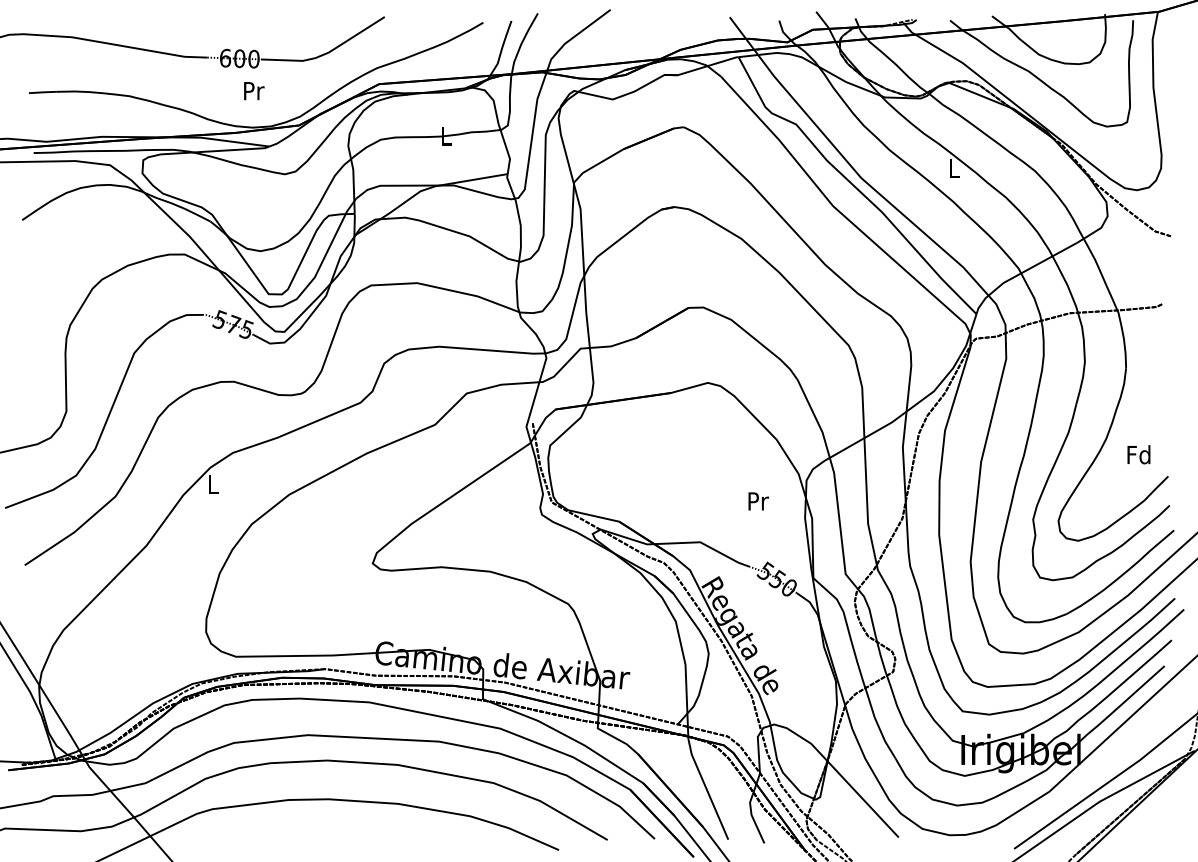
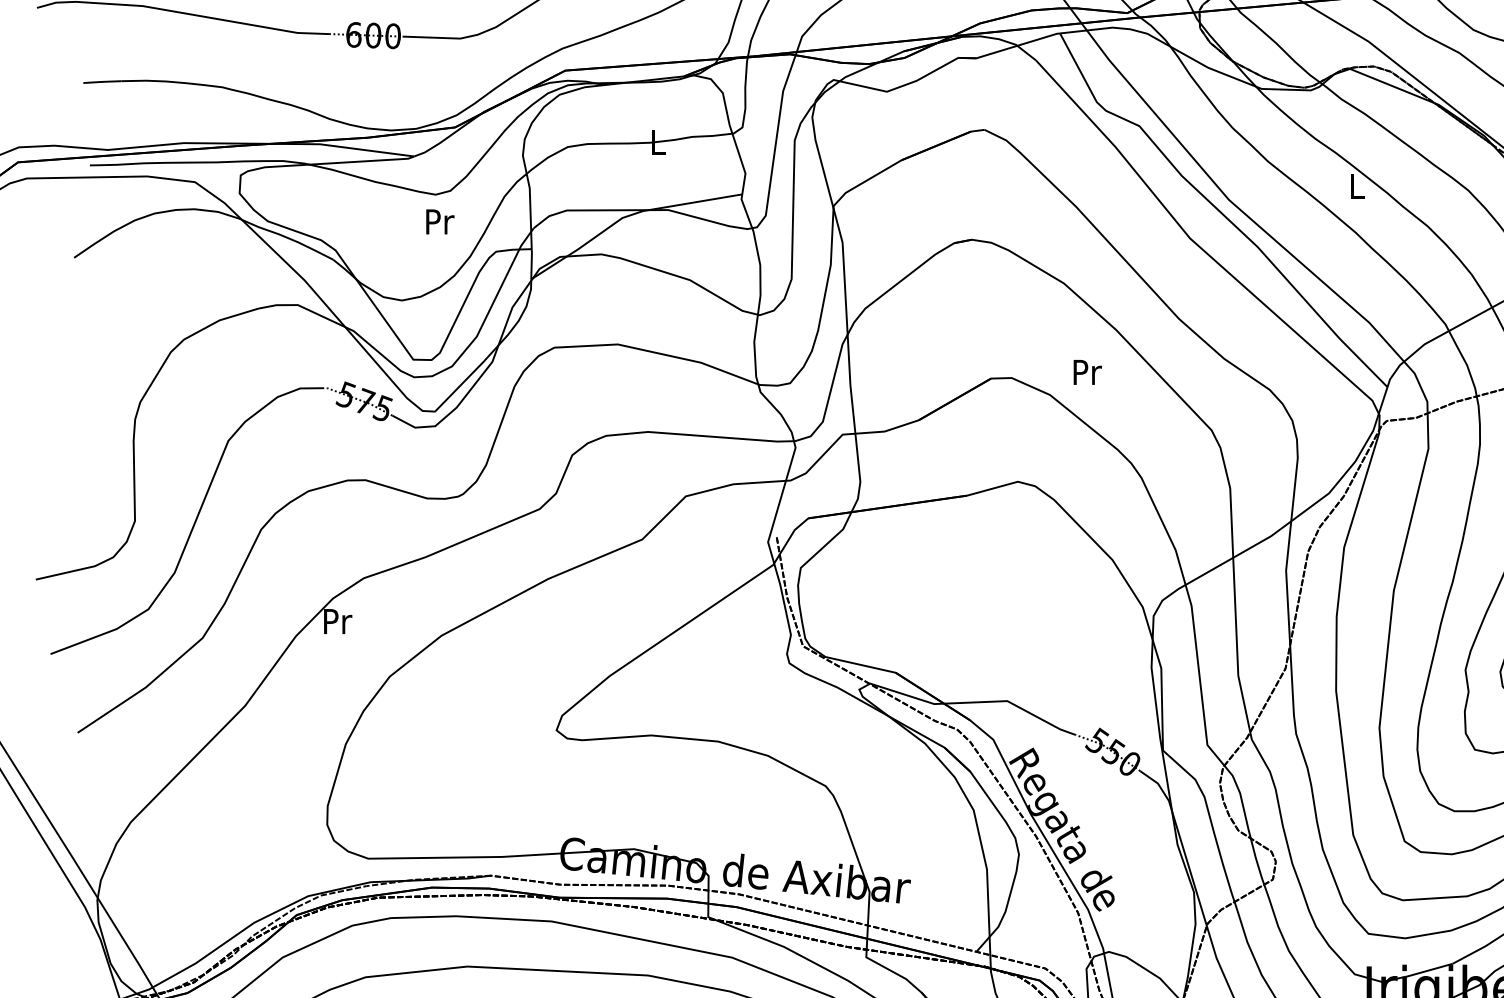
text: (254, 91) -> (440, 222), moved
text: (213, 484) -> (337, 621), L -> Pr
text: (758, 501) -> (1087, 372), moved

